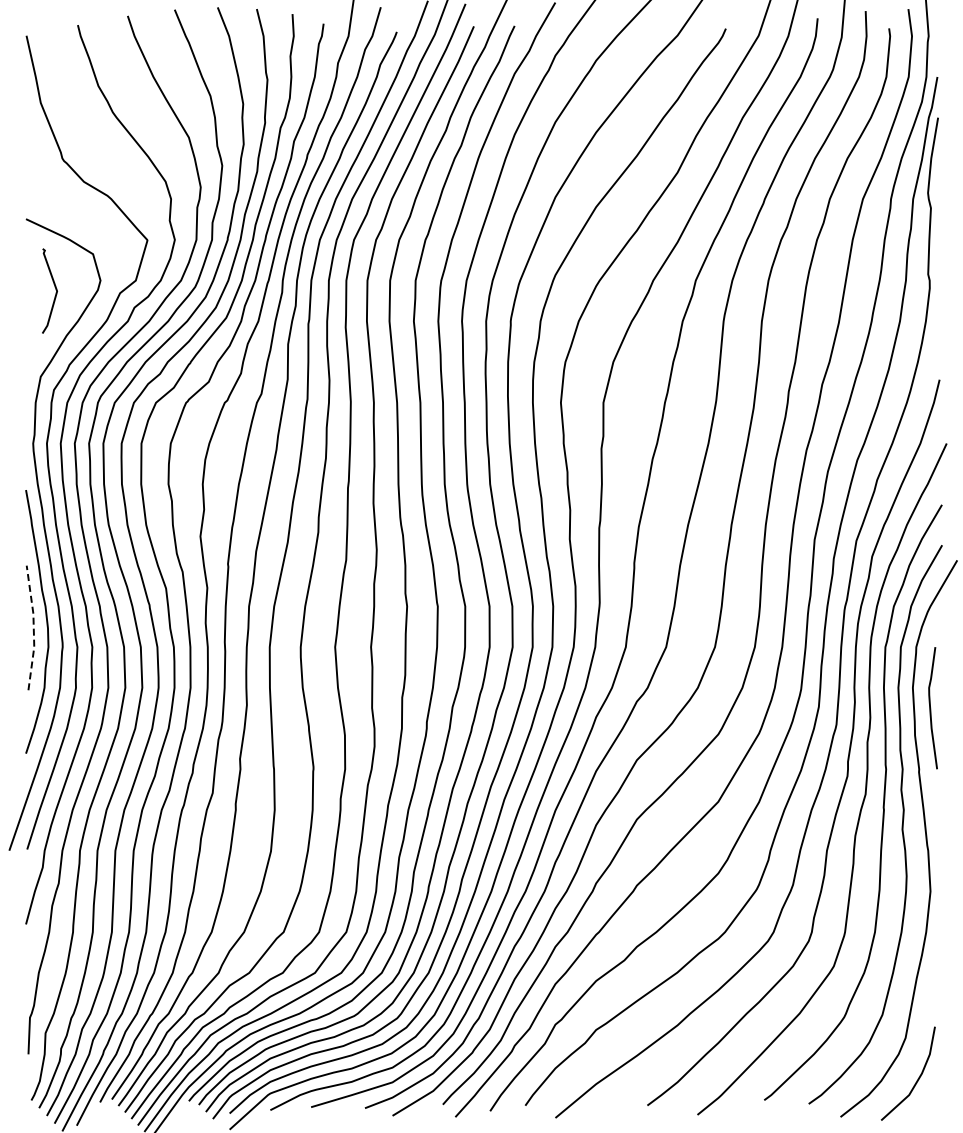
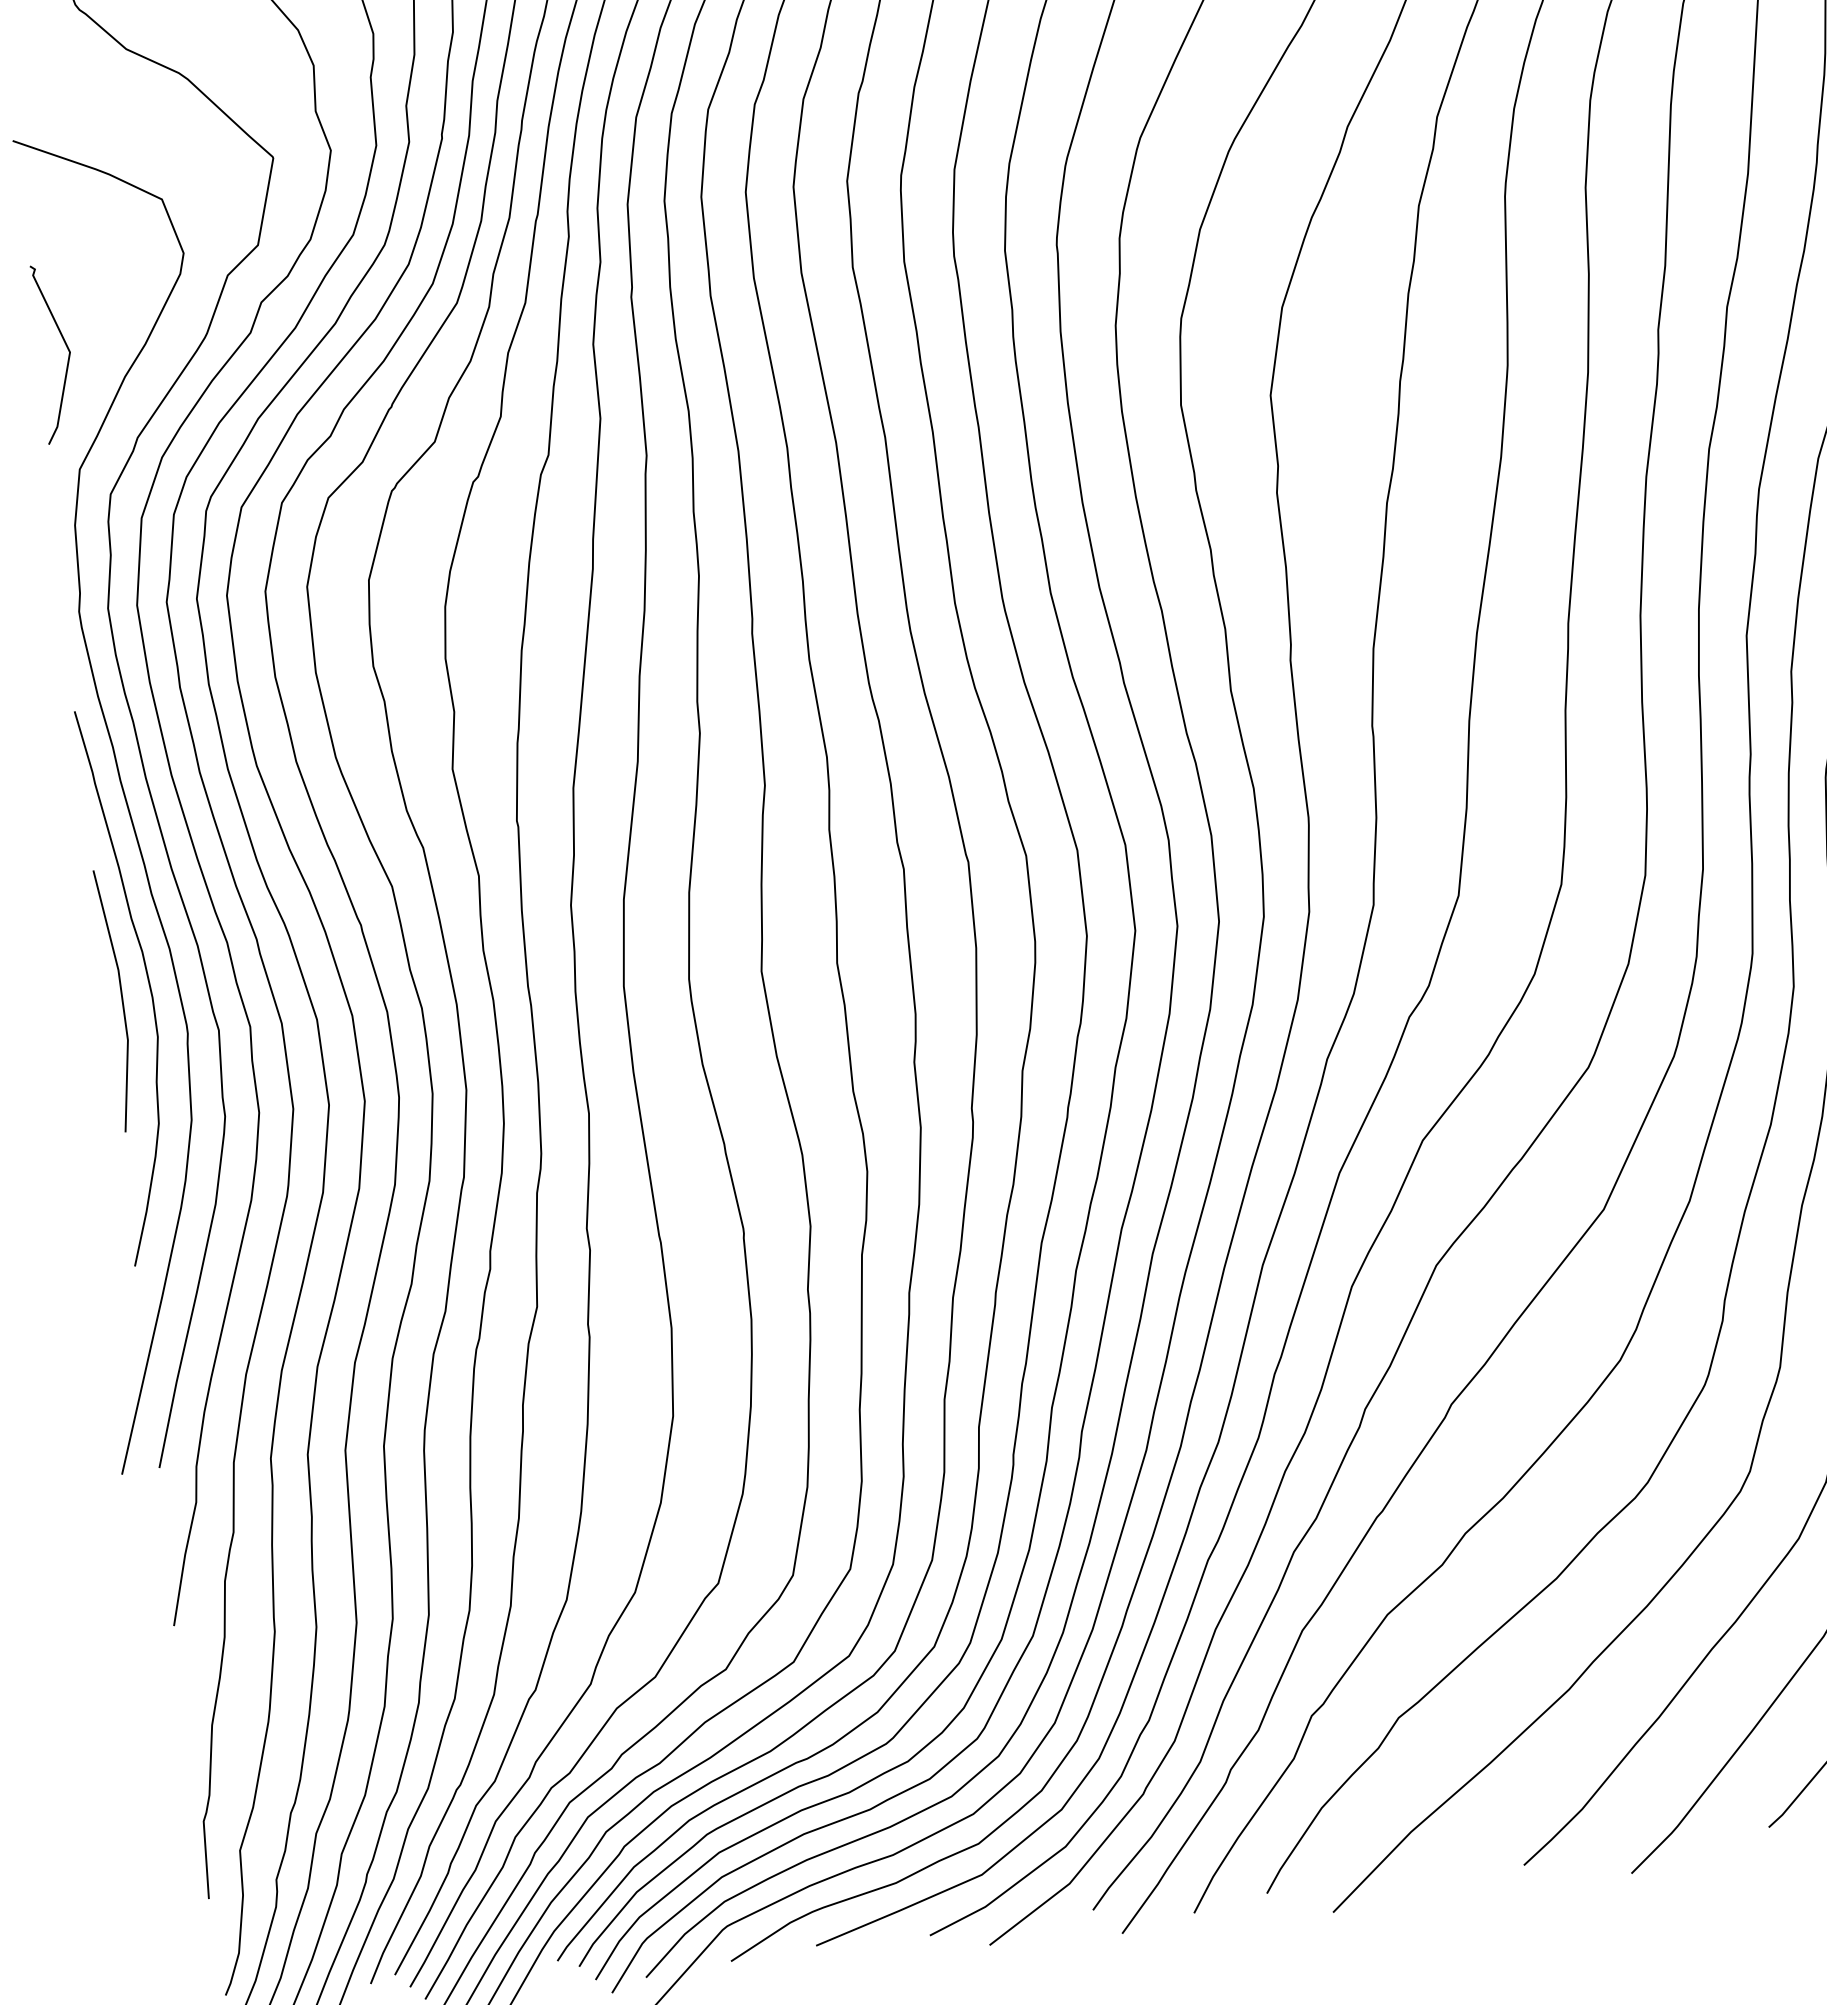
curve: (54, 287) -> (63, 344), moved
line: (33, 627) -> (121, 999), dashed -> solid

